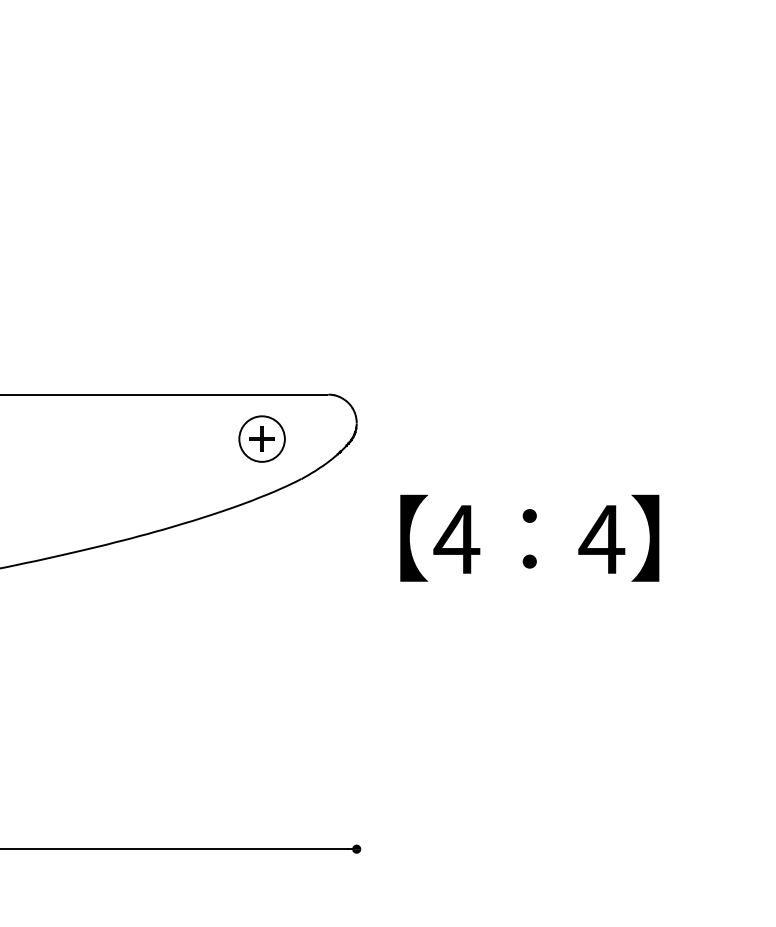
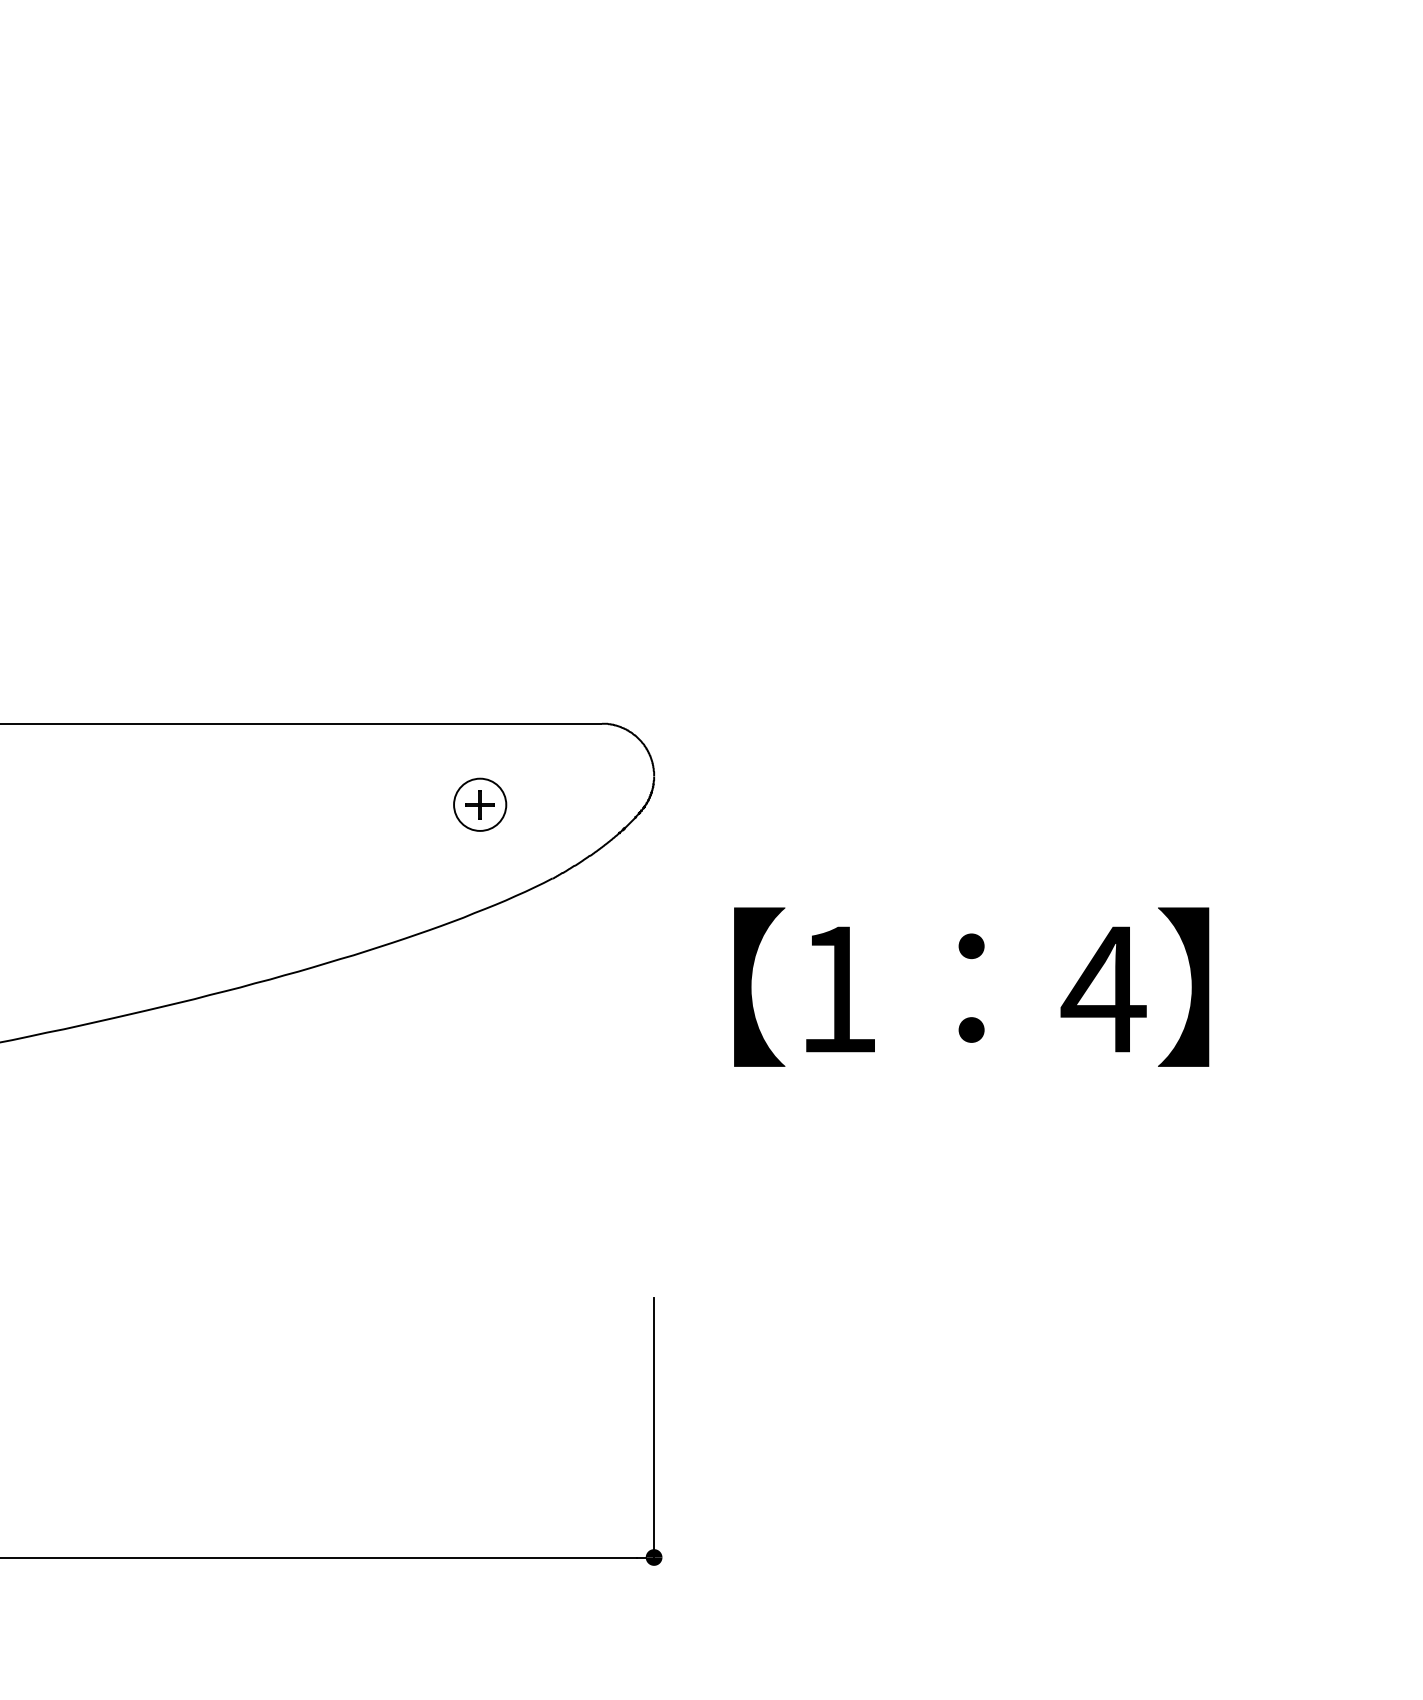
part: (261, 438) -> (479, 804), size x0.62
text: (456, 539) -> (837, 989), 4 -> 1
line: (356, 778) -> (653, 1427), added

